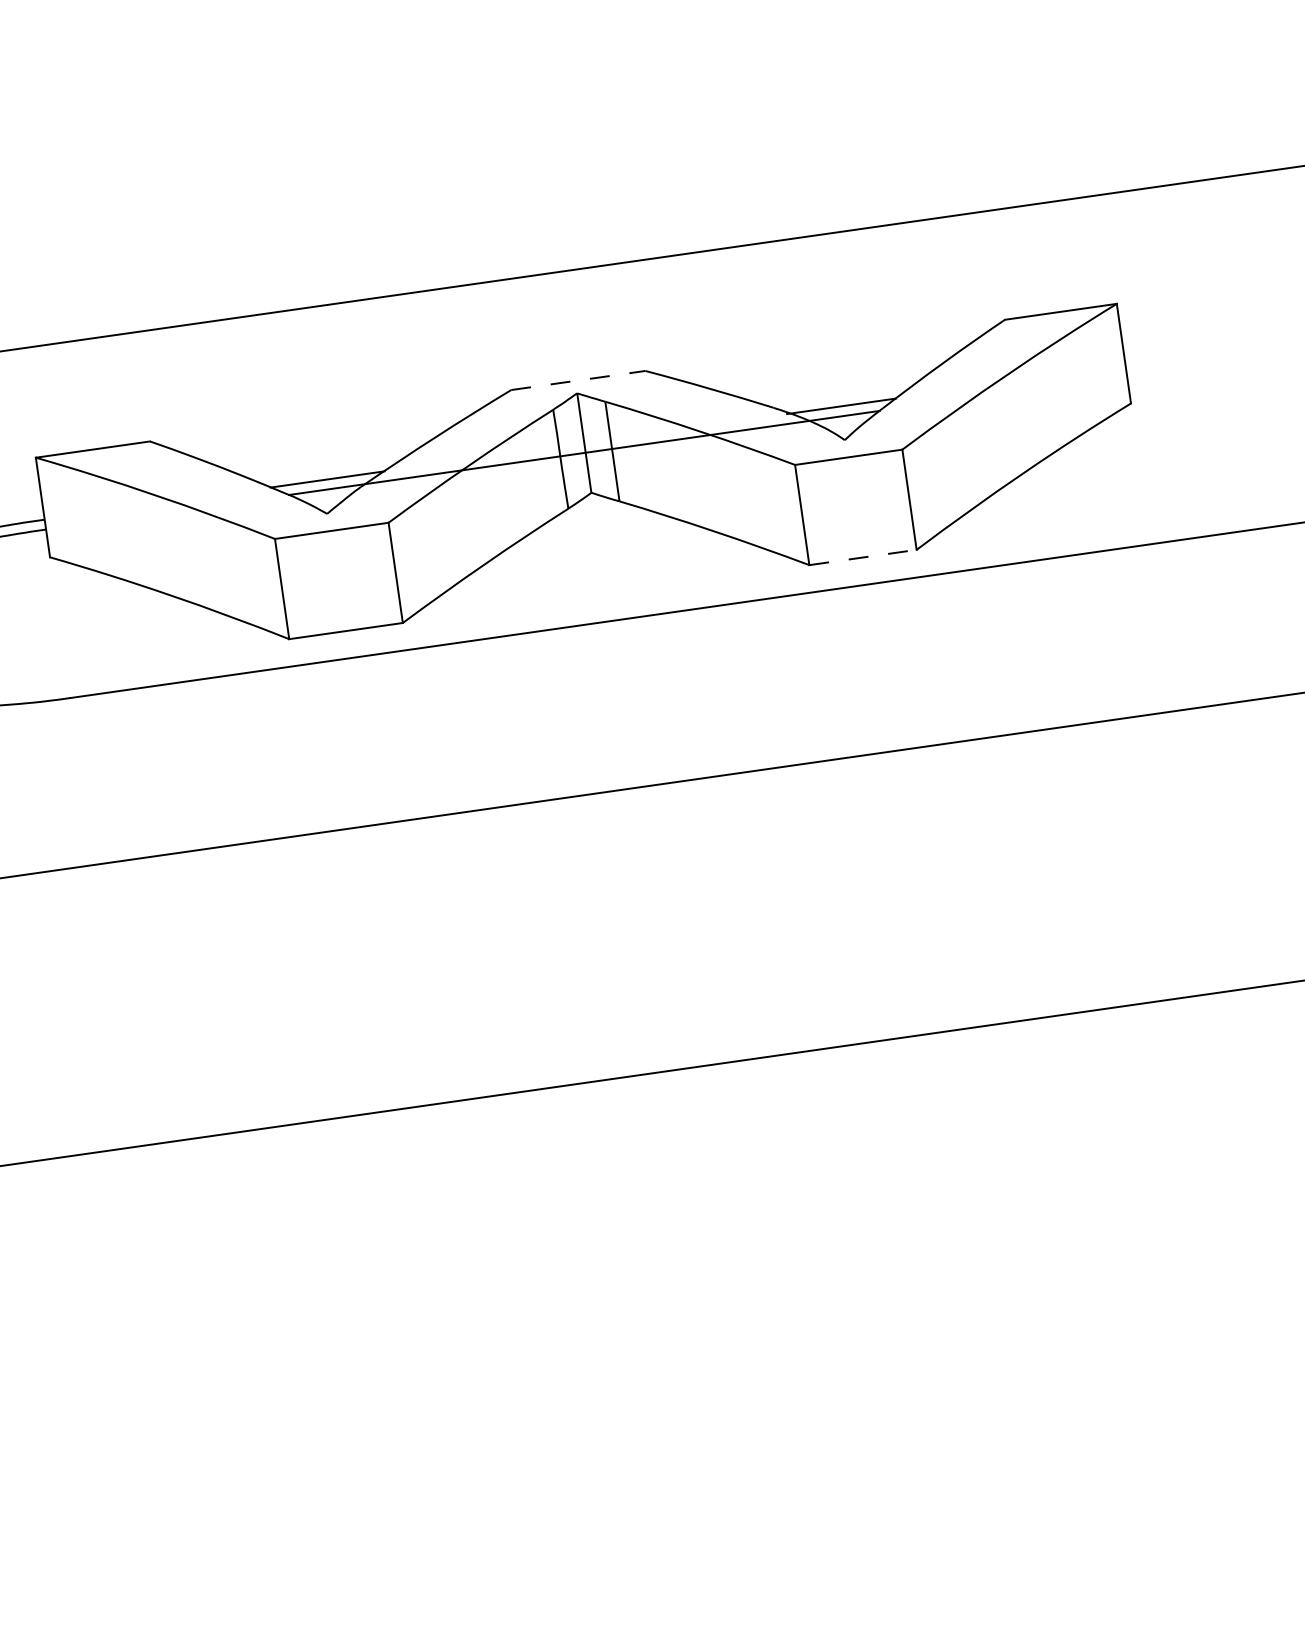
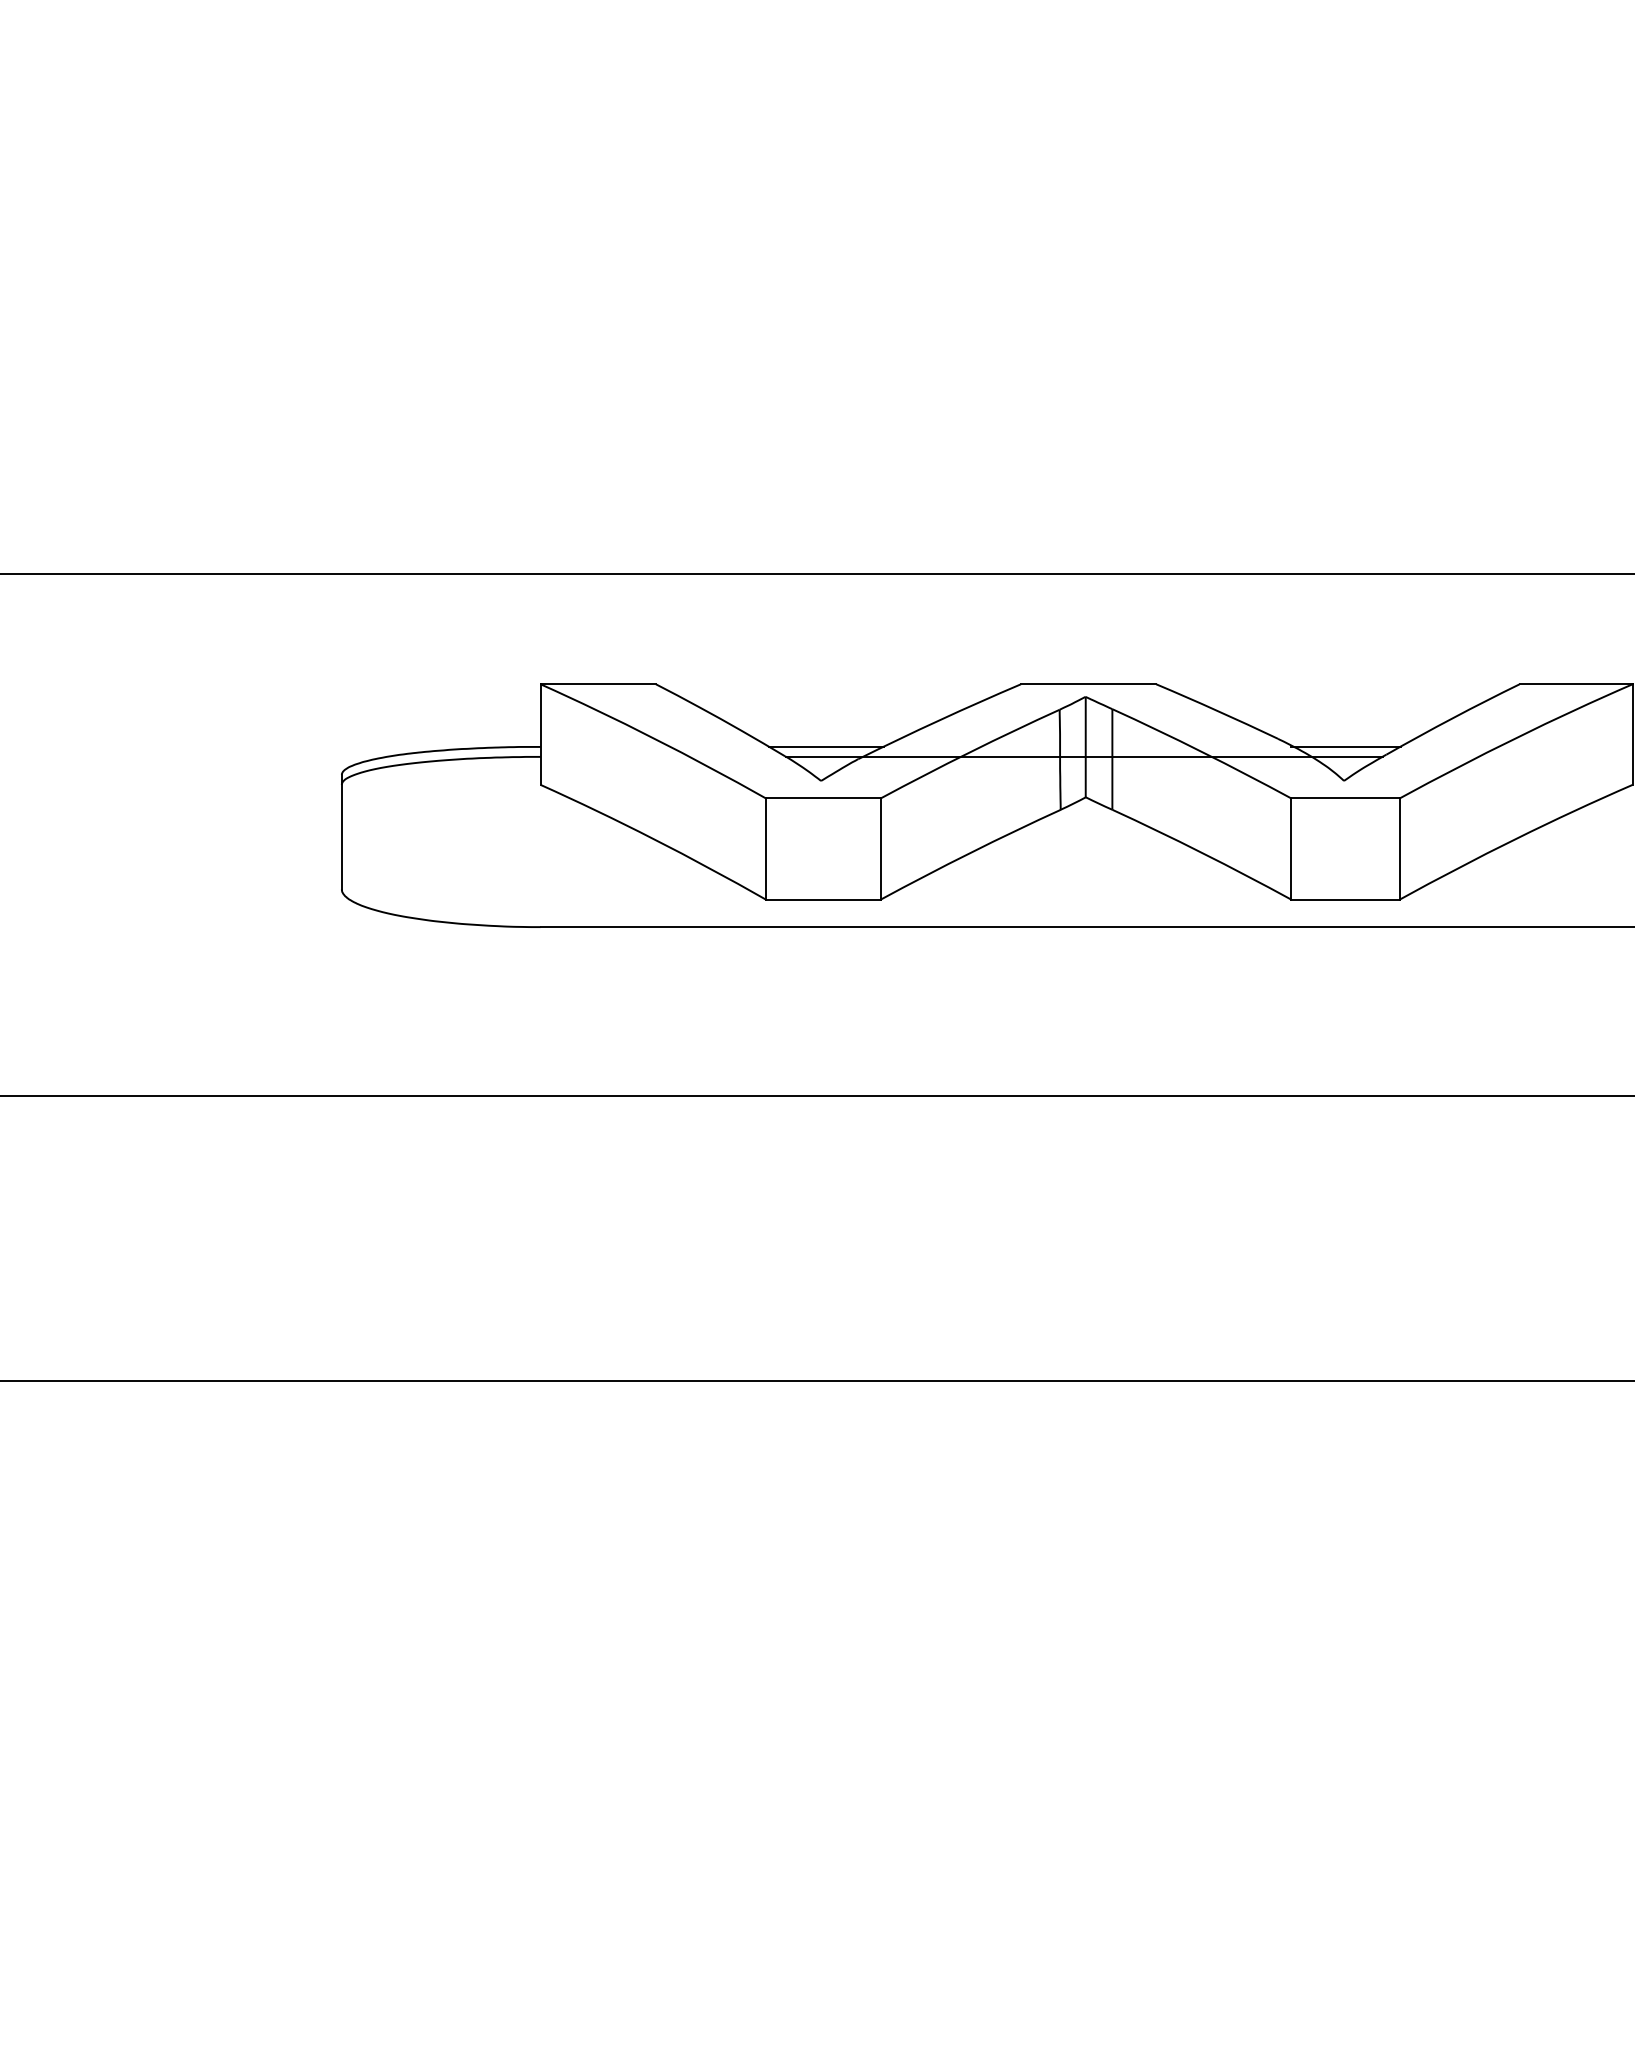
line: (578, 380) -> (1088, 684), dashed -> solid
line: (863, 557) -> (1346, 899), dashed -> solid

